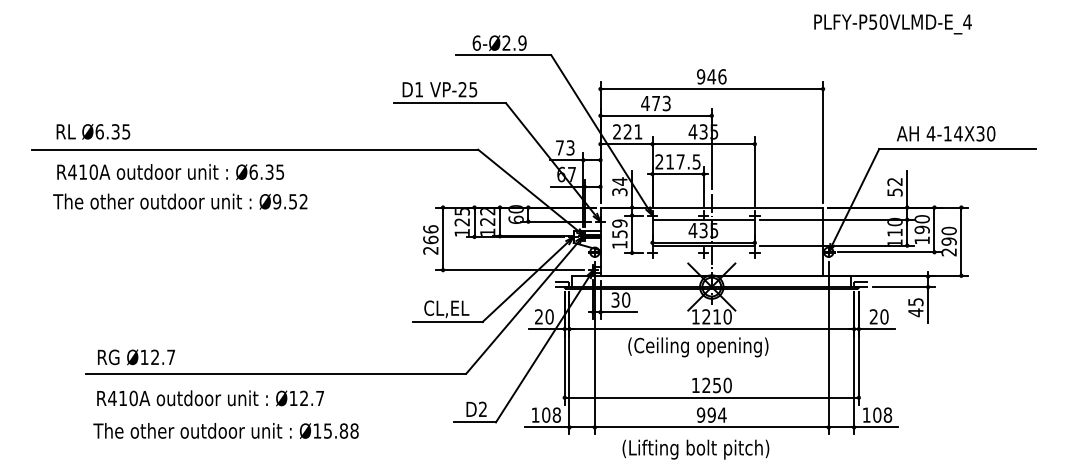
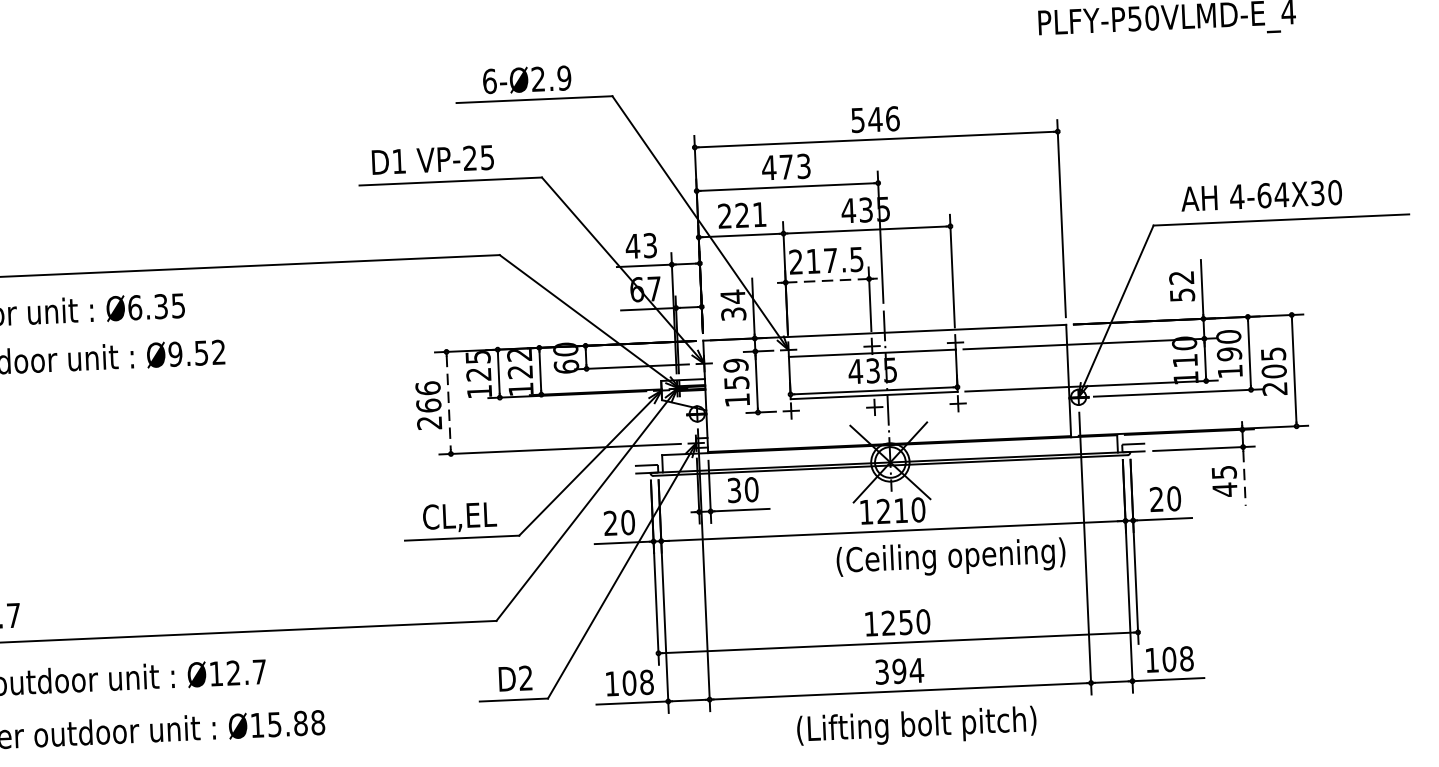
text: (701, 76) -> (858, 119), 946 -> 546
text: (947, 133) -> (1263, 195), 4-14X30 -> 4-64X30
text: (559, 147) -> (632, 245), 73 -> 43
line: (678, 174) -> (828, 281), solid -> dashed
text: (948, 235) -> (1272, 361), 290 -> 205
line: (443, 238) -> (449, 402), solid -> dashed
line: (928, 306) -> (1245, 478), solid -> dashed
text: (698, 347) -> (951, 558), moved
text: (701, 414) -> (882, 670), 994 -> 394
text: (695, 449) -> (916, 726), moved

